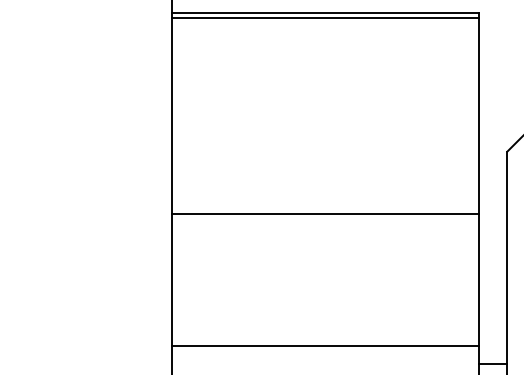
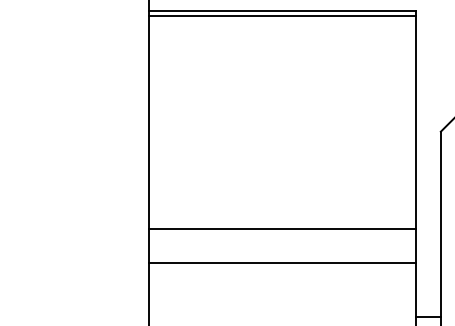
line: (324, 214) -> (281, 229), moved
line: (324, 345) -> (281, 262), moved

